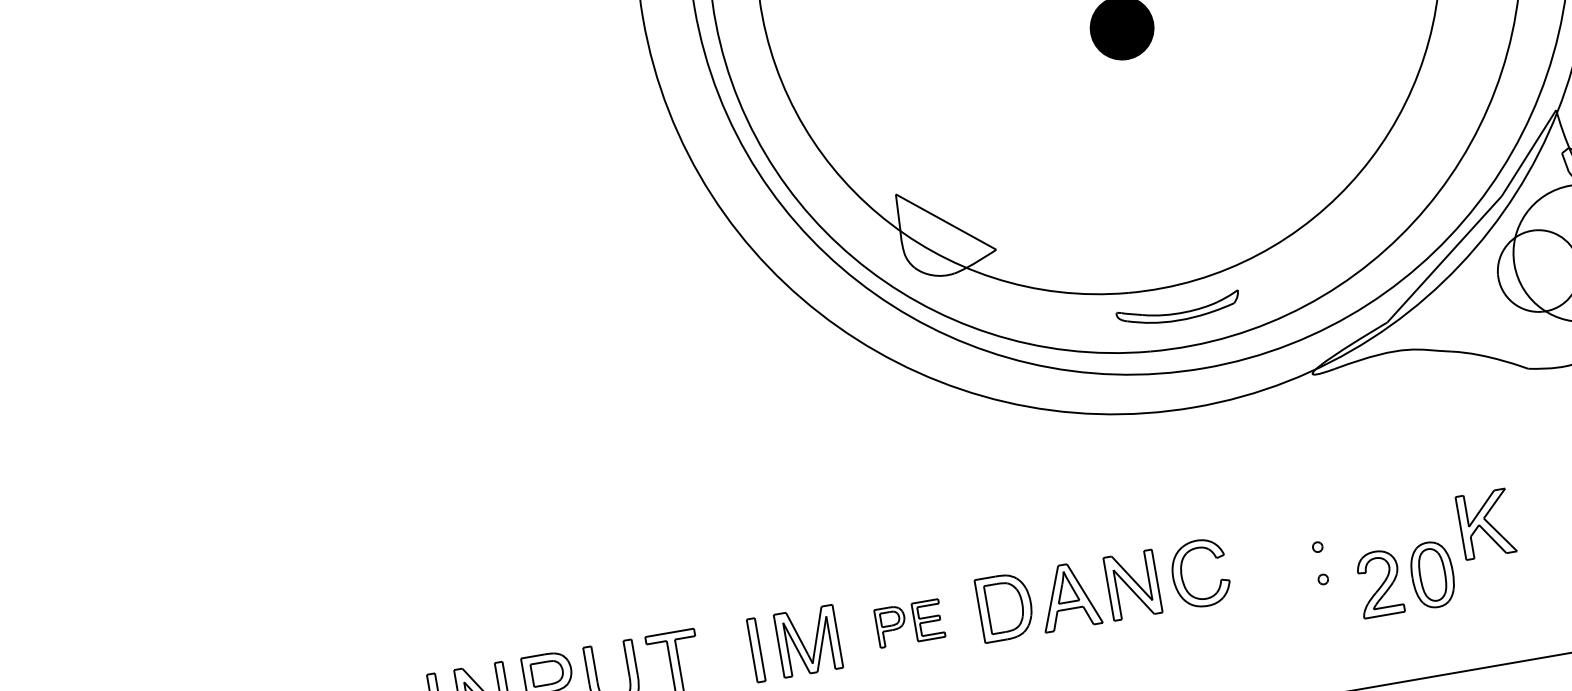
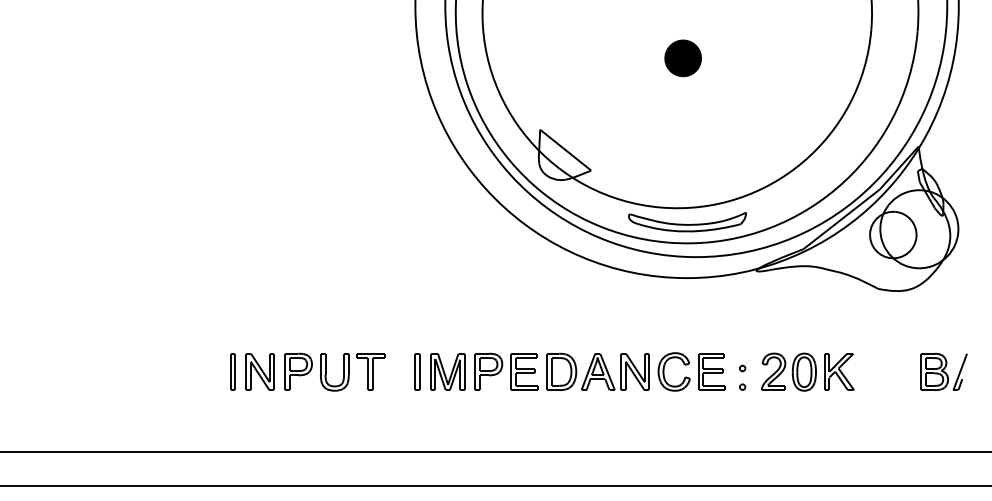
part: (1178, 310) -> (687, 222), size x1.67
part: (1264, 561) -> (711, 371), added
part: (1404, 578) -> (788, 371), moved
part: (909, 622) -> (506, 371), size x1.67

